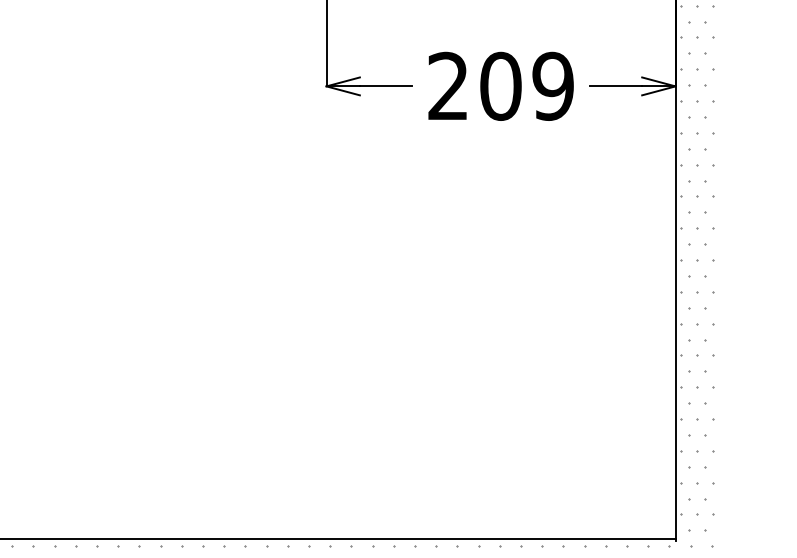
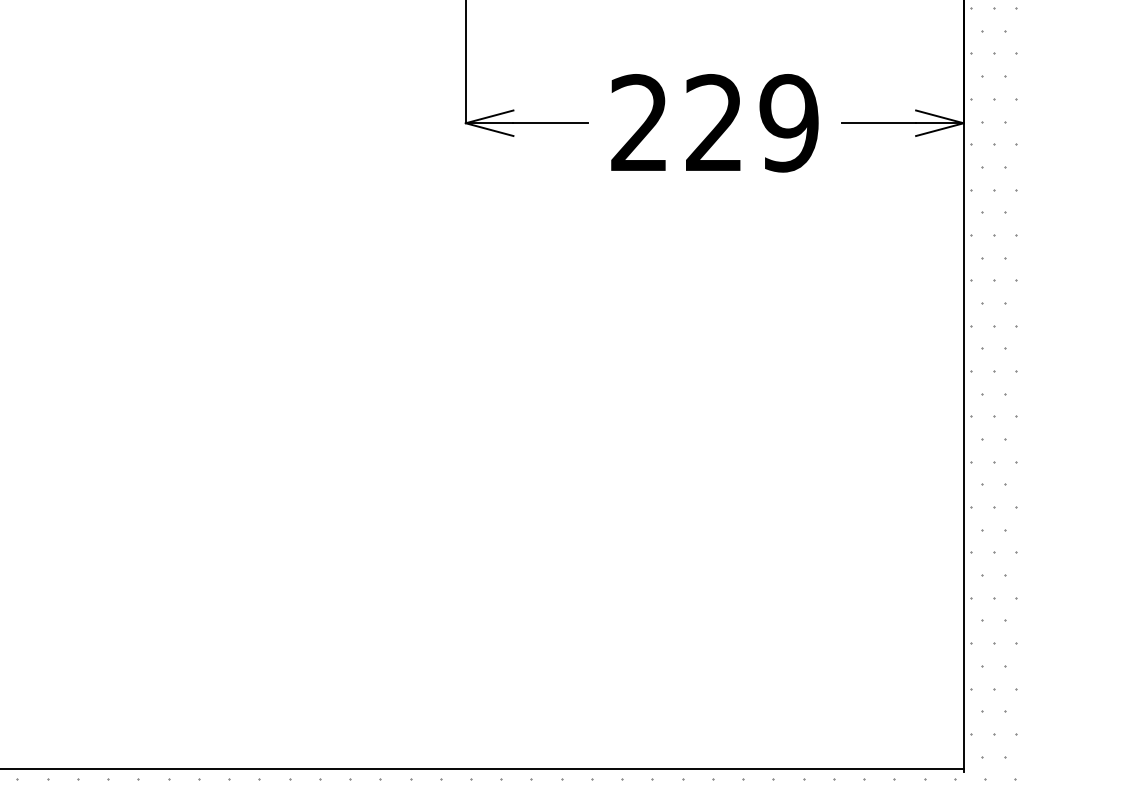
text: (500, 85) -> (714, 121), 209 -> 229

